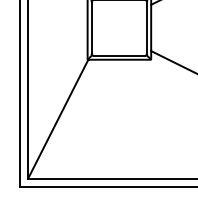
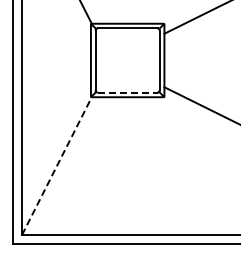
line: (119, 55) -> (127, 92), solid -> dashed
line: (58, 118) -> (57, 165), solid -> dashed

